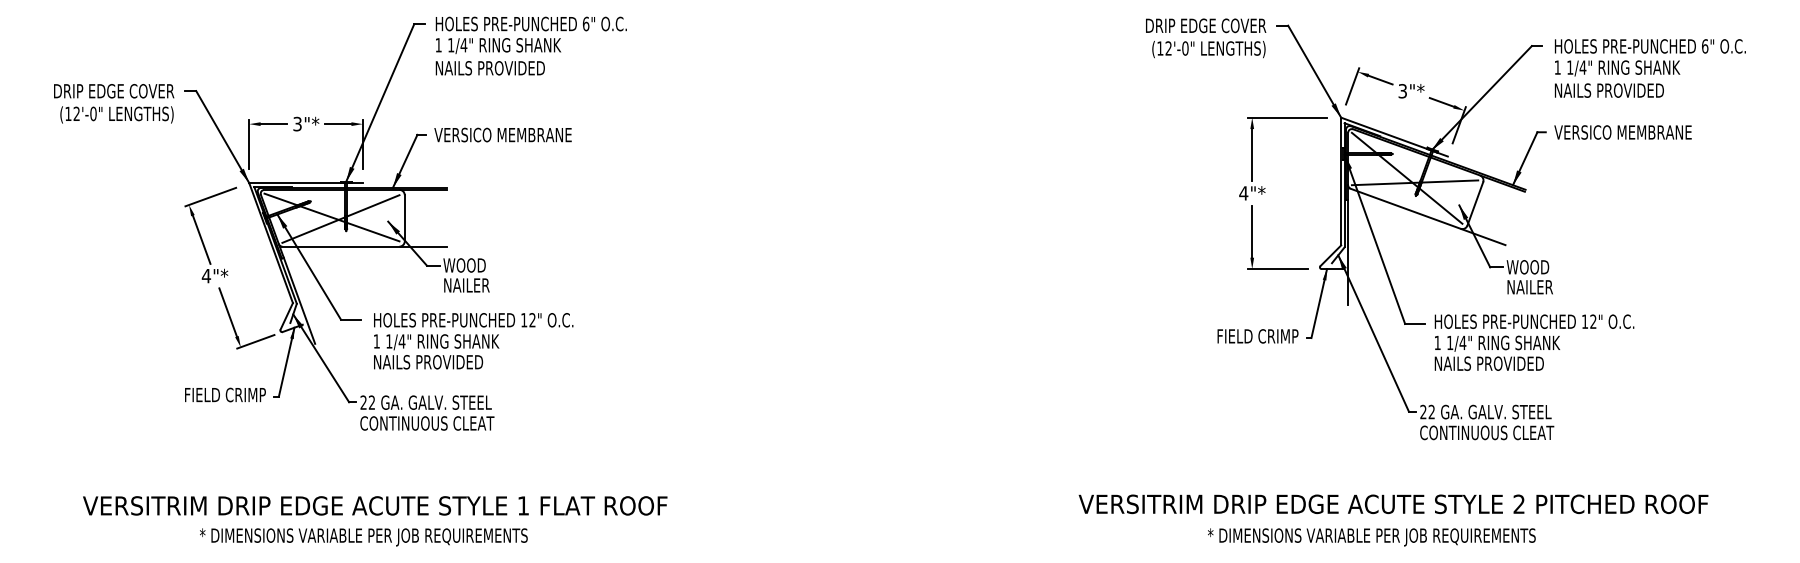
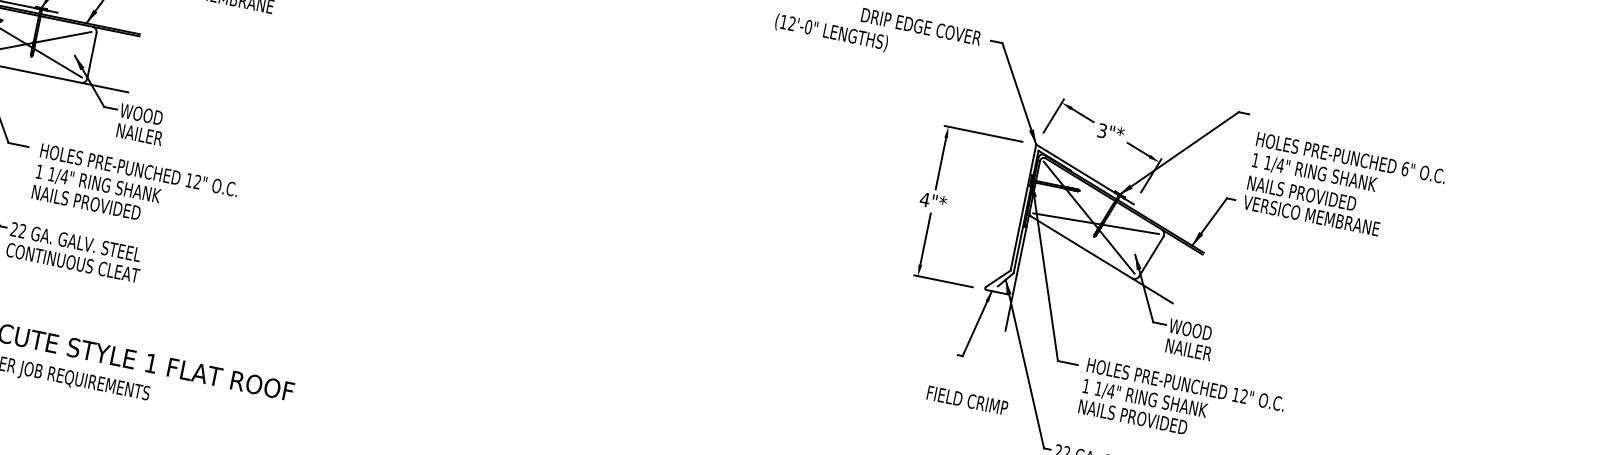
text: (1208, 49) -> (831, 32), moved
text: (1649, 68) -> (1345, 179), moved
text: (1257, 336) -> (967, 400), moved

